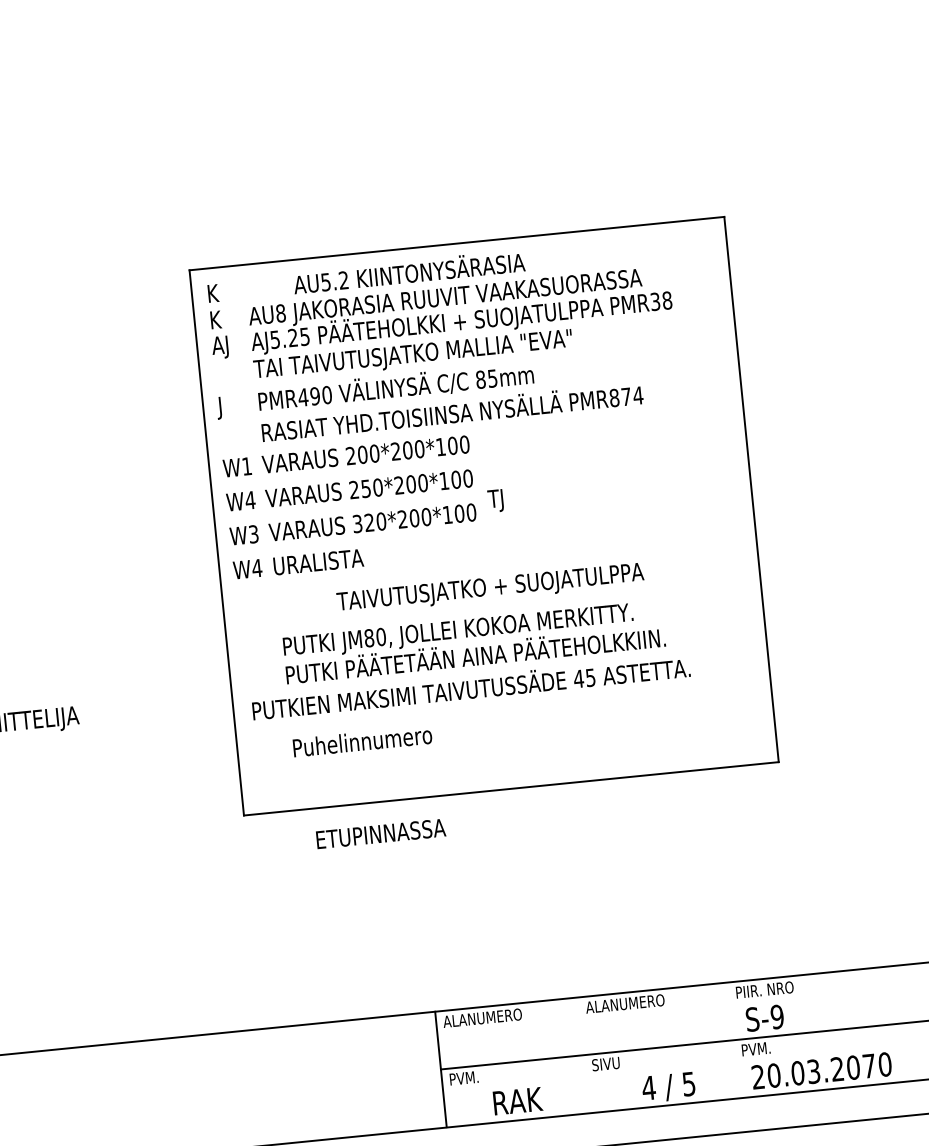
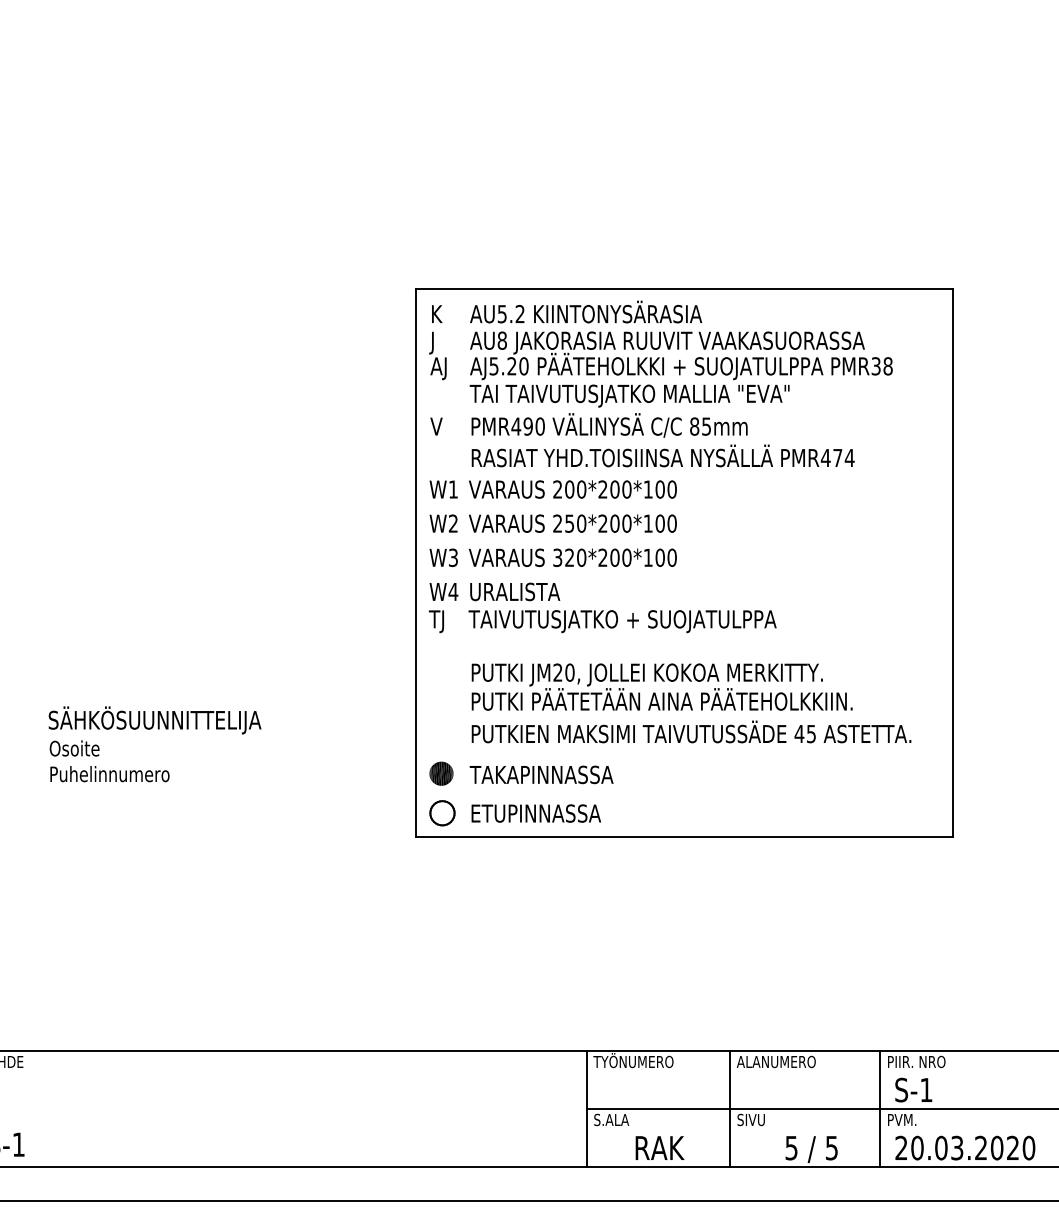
text: (409, 271) -> (586, 311), moved
text: (214, 321) -> (435, 342), K -> J
text: (304, 336) -> (523, 366), AJ5.25 -> AJ5.20
text: (614, 397) -> (825, 457), PMR874 -> PMR474
text: (223, 407) -> (435, 428), J -> V
text: (250, 500) -> (453, 523), W4 -> W2
text: (495, 500) -> (436, 621), moved
text: (490, 588) -> (622, 621), moved
text: (368, 638) -> (557, 672), JM80, -> JM20,
text: (471, 687) -> (691, 731), moved
text: (362, 741) -> (541, 774), Puhelinnumero -> TAKAPINNASSA
part: (263, 750) -> (441, 773), added
part: (268, 789) -> (442, 813), added
text: (380, 833) -> (535, 813), moved
text: (482, 1016) -> (633, 1060), ALANUMERO -> TYÖNUMERO
text: (777, 1016) -> (926, 1089), S-9 -> S-1
line: (732, 1039) -> (879, 1108), added
line: (583, 1054) -> (729, 1108), added
text: (868, 1065) -> (1012, 1147), 20.03.2070 -> 20.03.2020
text: (466, 1077) -> (611, 1119), PVM. -> S.ALA
text: (648, 1088) -> (791, 1148), 4 -> 5

